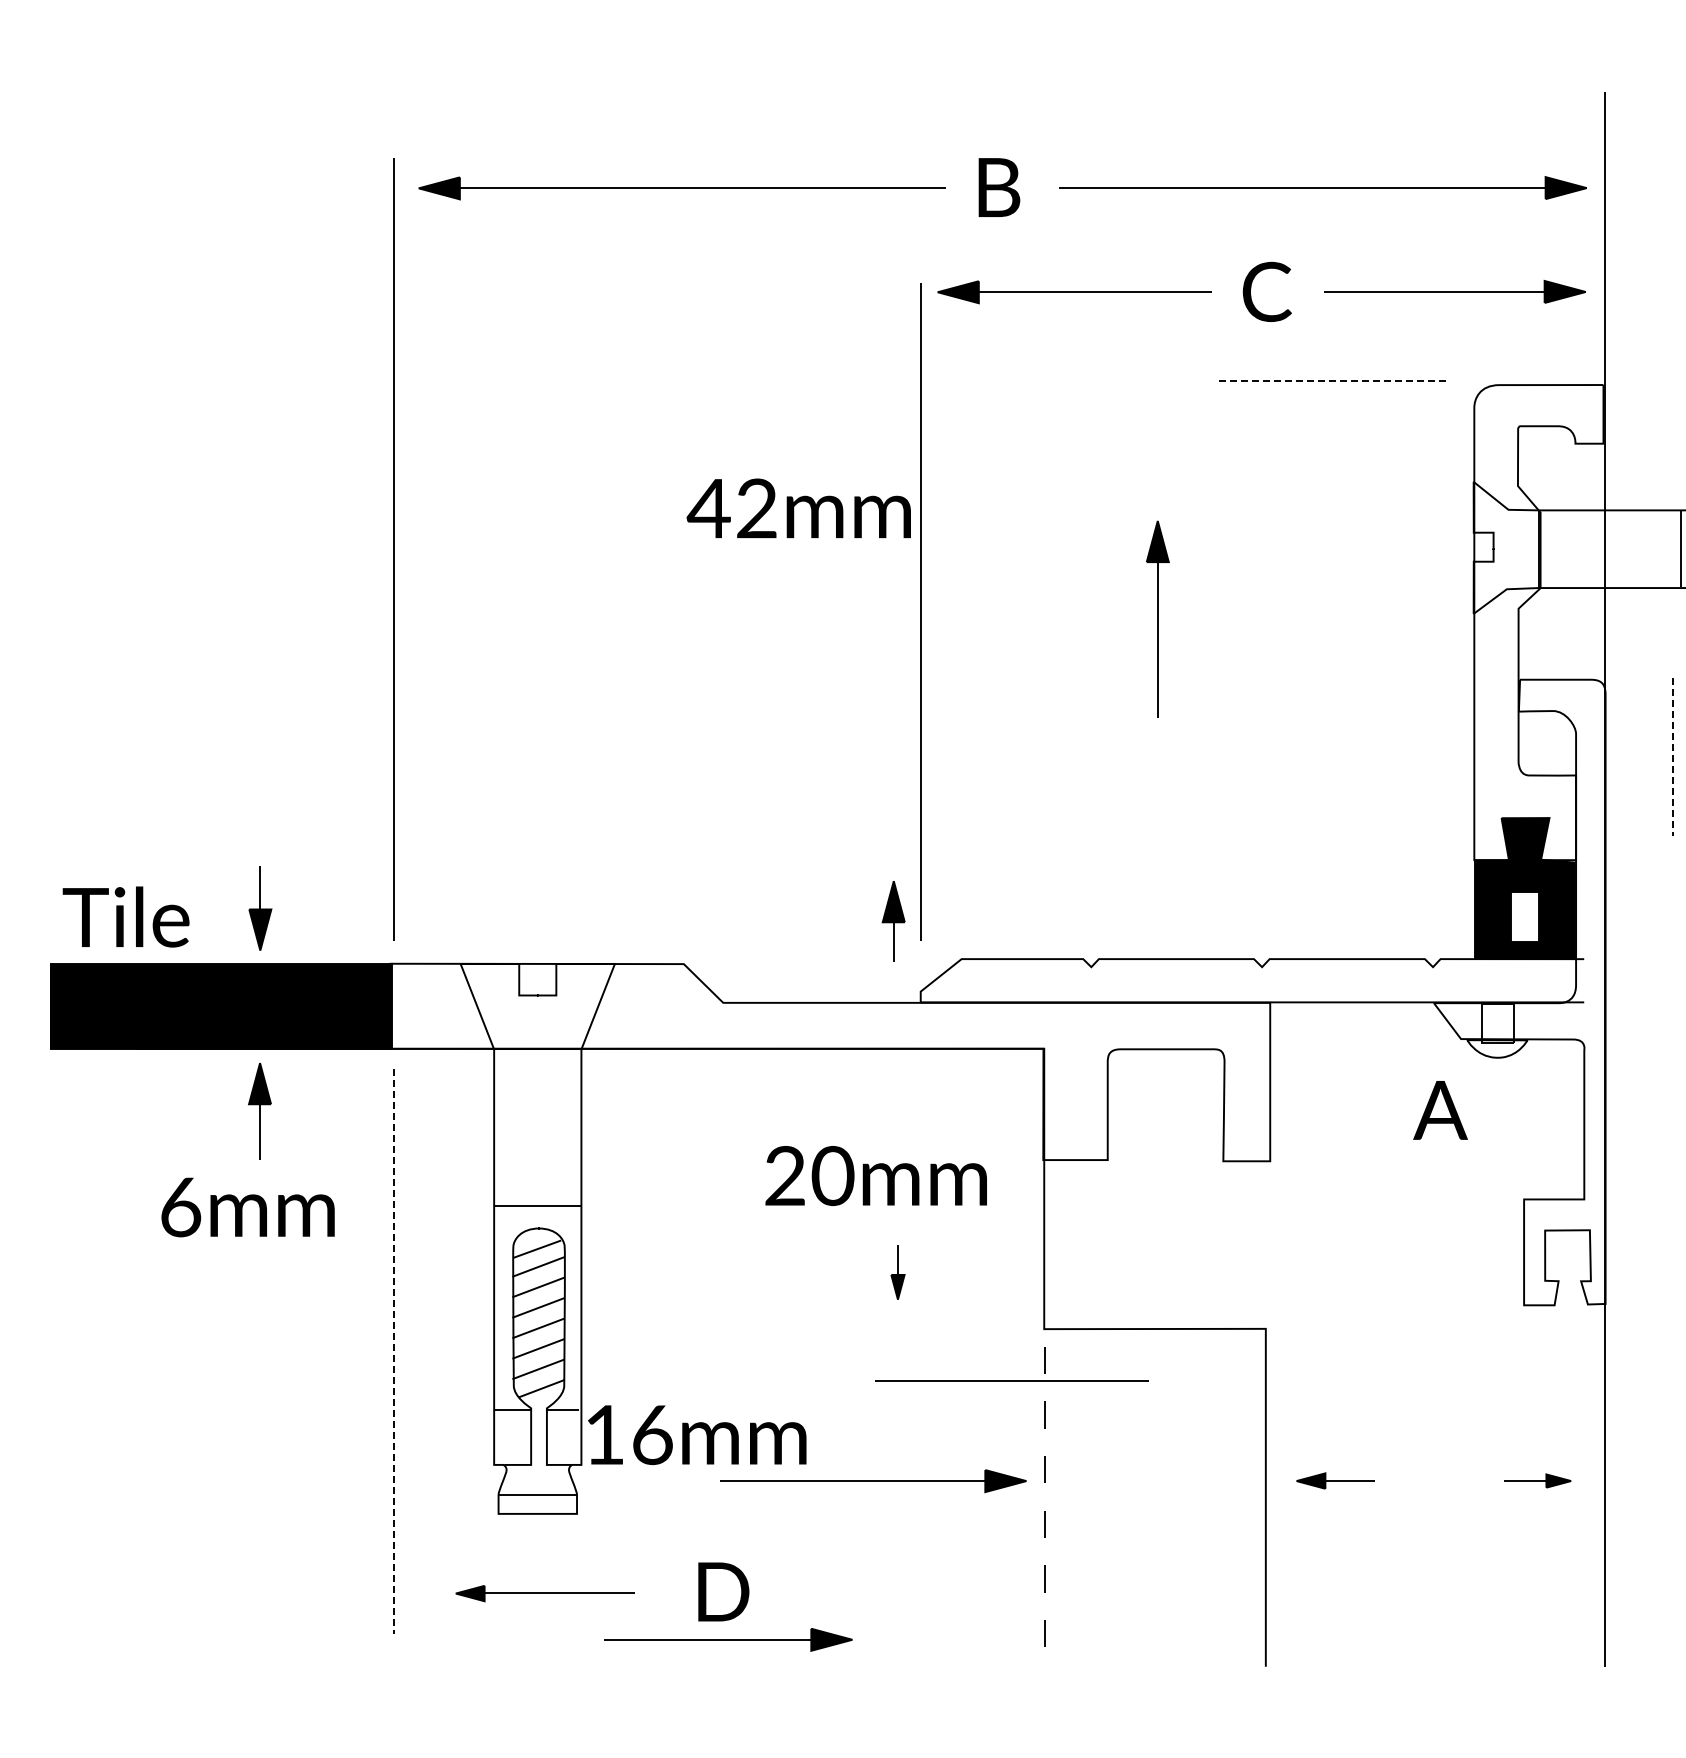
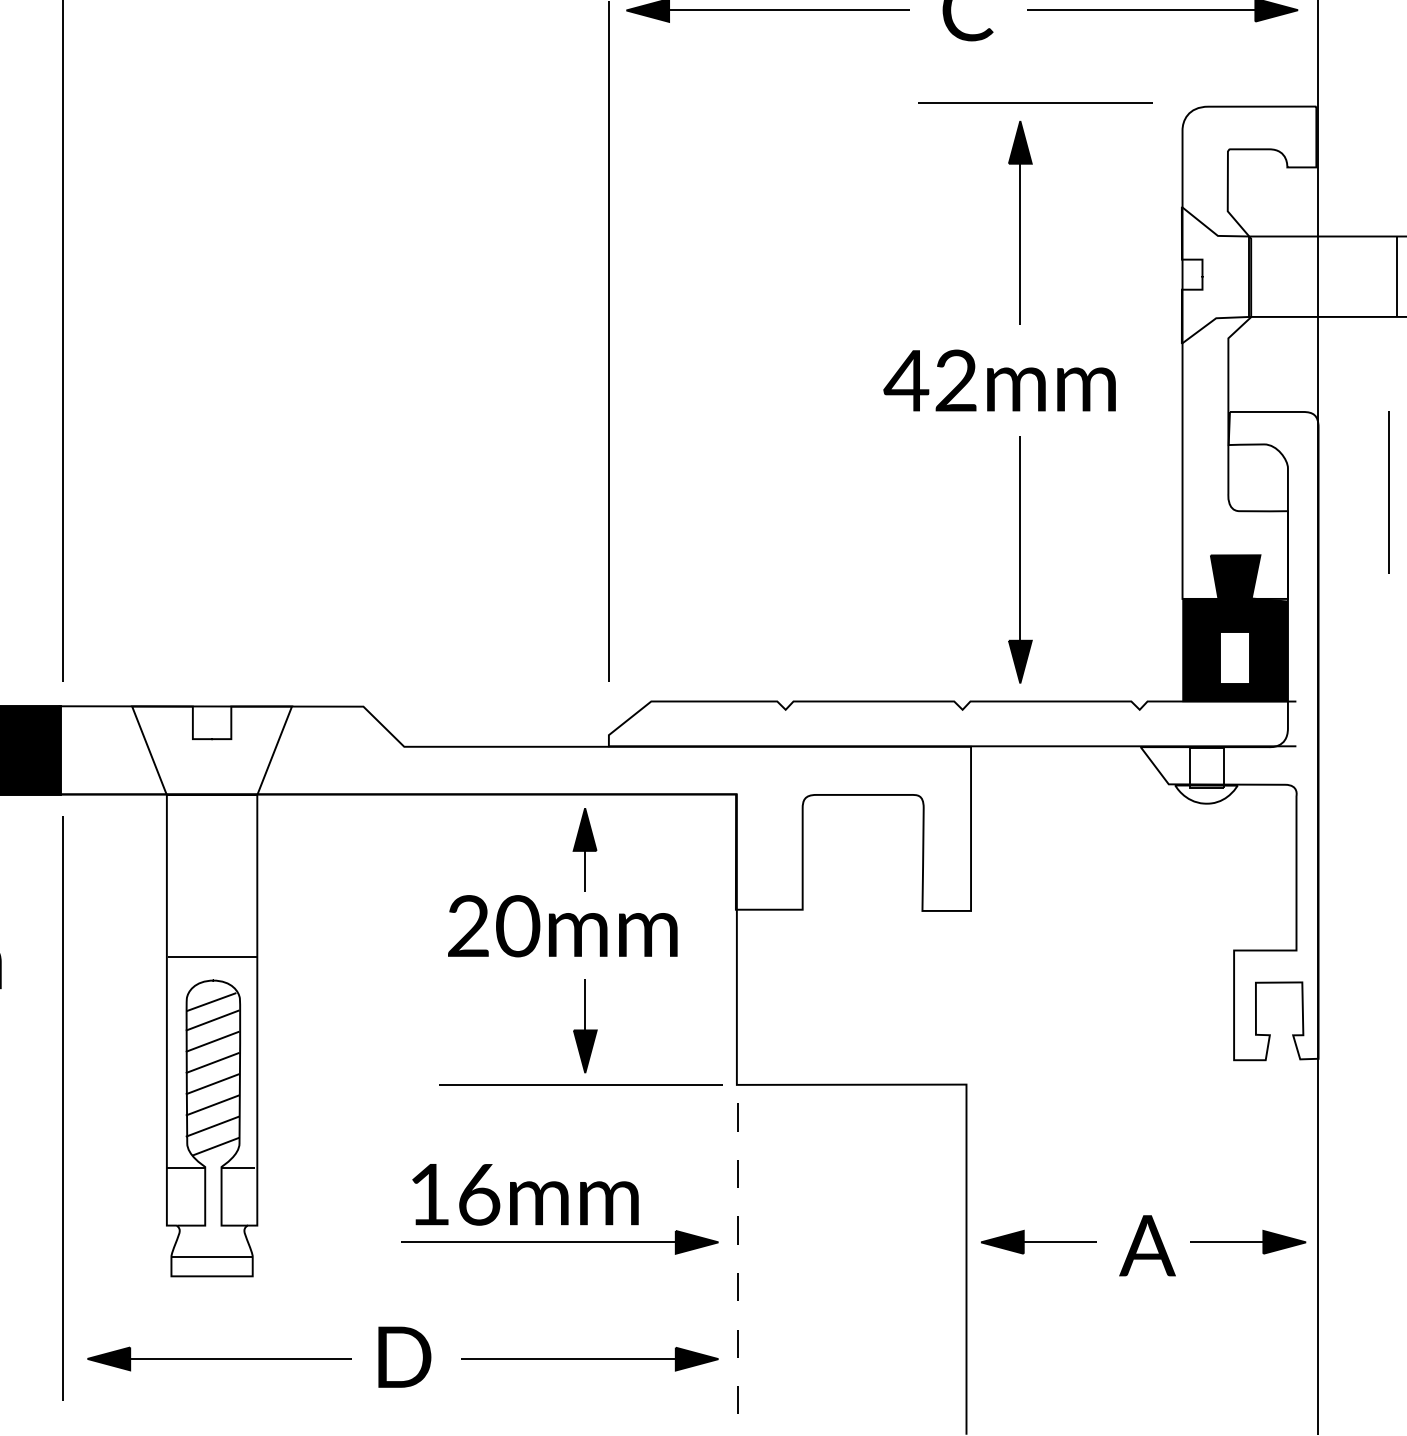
line: (1333, 381) -> (1036, 102), dashed -> solid
text: (798, 508) -> (999, 380), moved
part: (1157, 618) -> (1020, 222), moved
line: (1673, 757) -> (1388, 492), dashed -> solid
part: (1317, 821) -> (1020, 558), added
part: (893, 921) -> (584, 850), moved
text: (1440, 1110) -> (1147, 1245), moved
part: (897, 1272) -> (584, 1026), size x1.67
line: (393, 1352) -> (62, 1109), dashed -> solid
line: (1011, 1380) -> (580, 1085), moved
text: (697, 1435) -> (525, 1195), moved
part: (1335, 1480) -> (1038, 1241), size x1.43
part: (1537, 1480) -> (1247, 1241), size x1.67
part: (544, 1593) -> (219, 1358), size x1.43
part: (728, 1639) -> (590, 1358), moved

